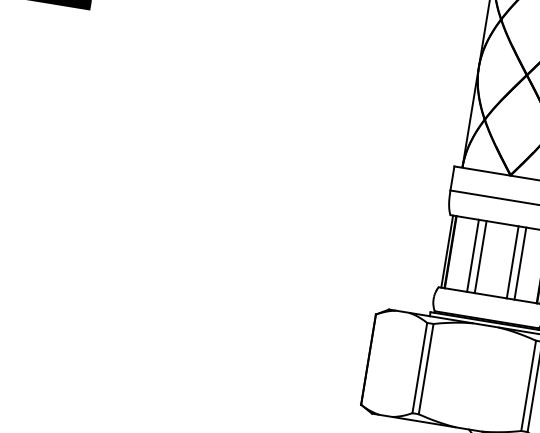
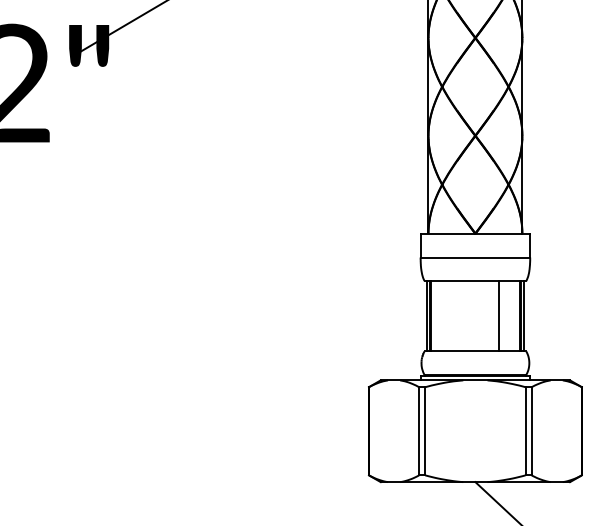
line: (473, 255) -> (452, 315), removed
line: (480, 256) -> (459, 315), removed
line: (513, 261) -> (491, 315), removed

